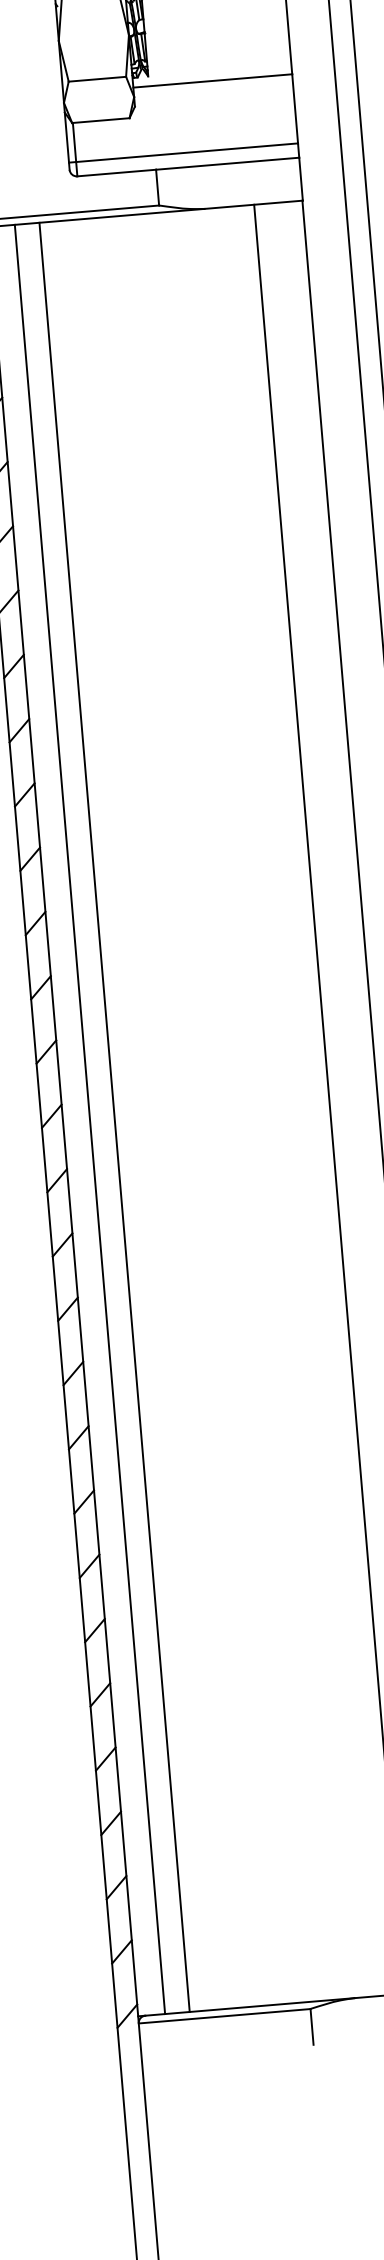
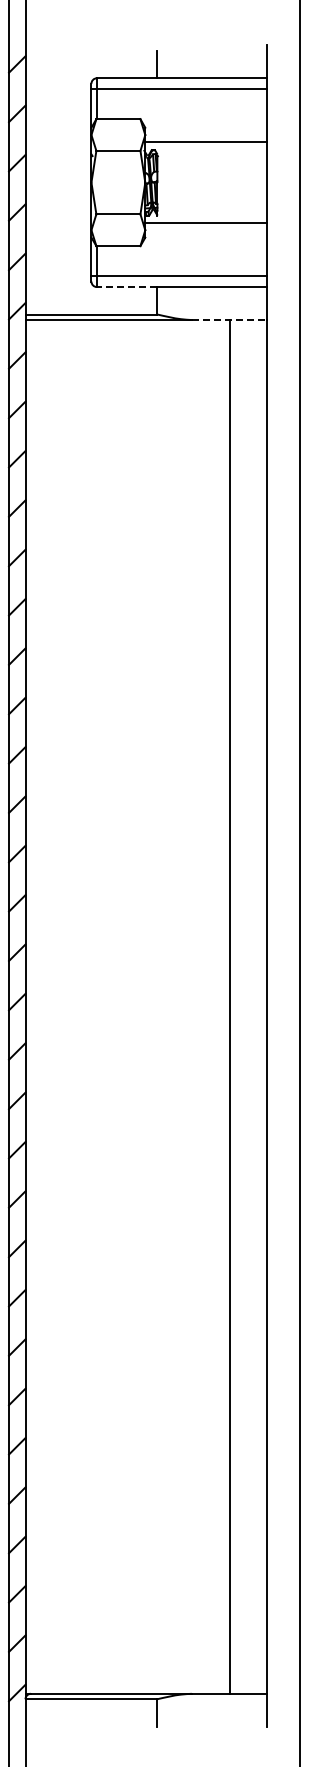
line: (115, 173) -> (126, 287), solid -> dashed
line: (253, 205) -> (229, 320), solid -> dashed
line: (115, 1116) -> (65, 1006), removed
line: (90, 1118) -> (46, 1006), removed

